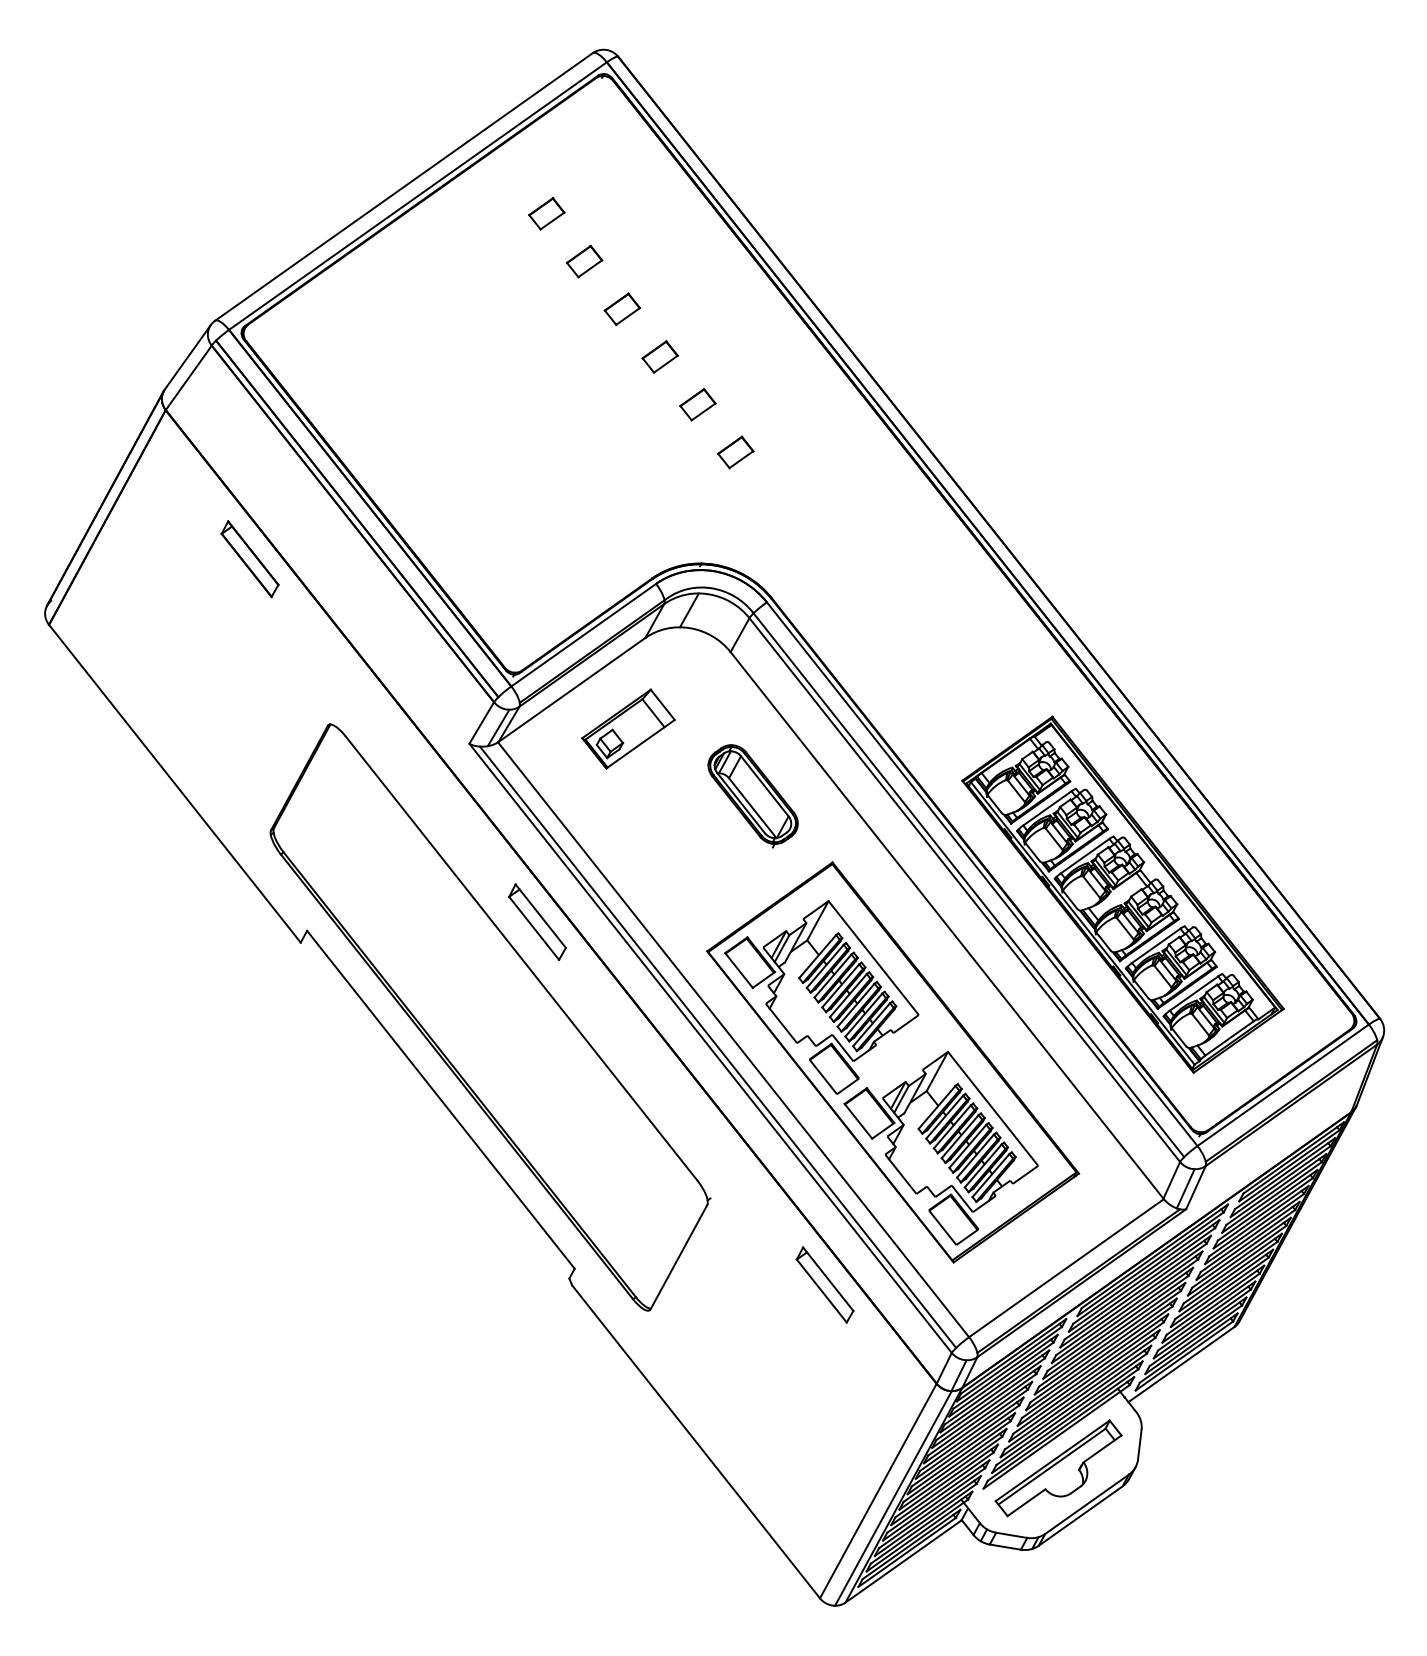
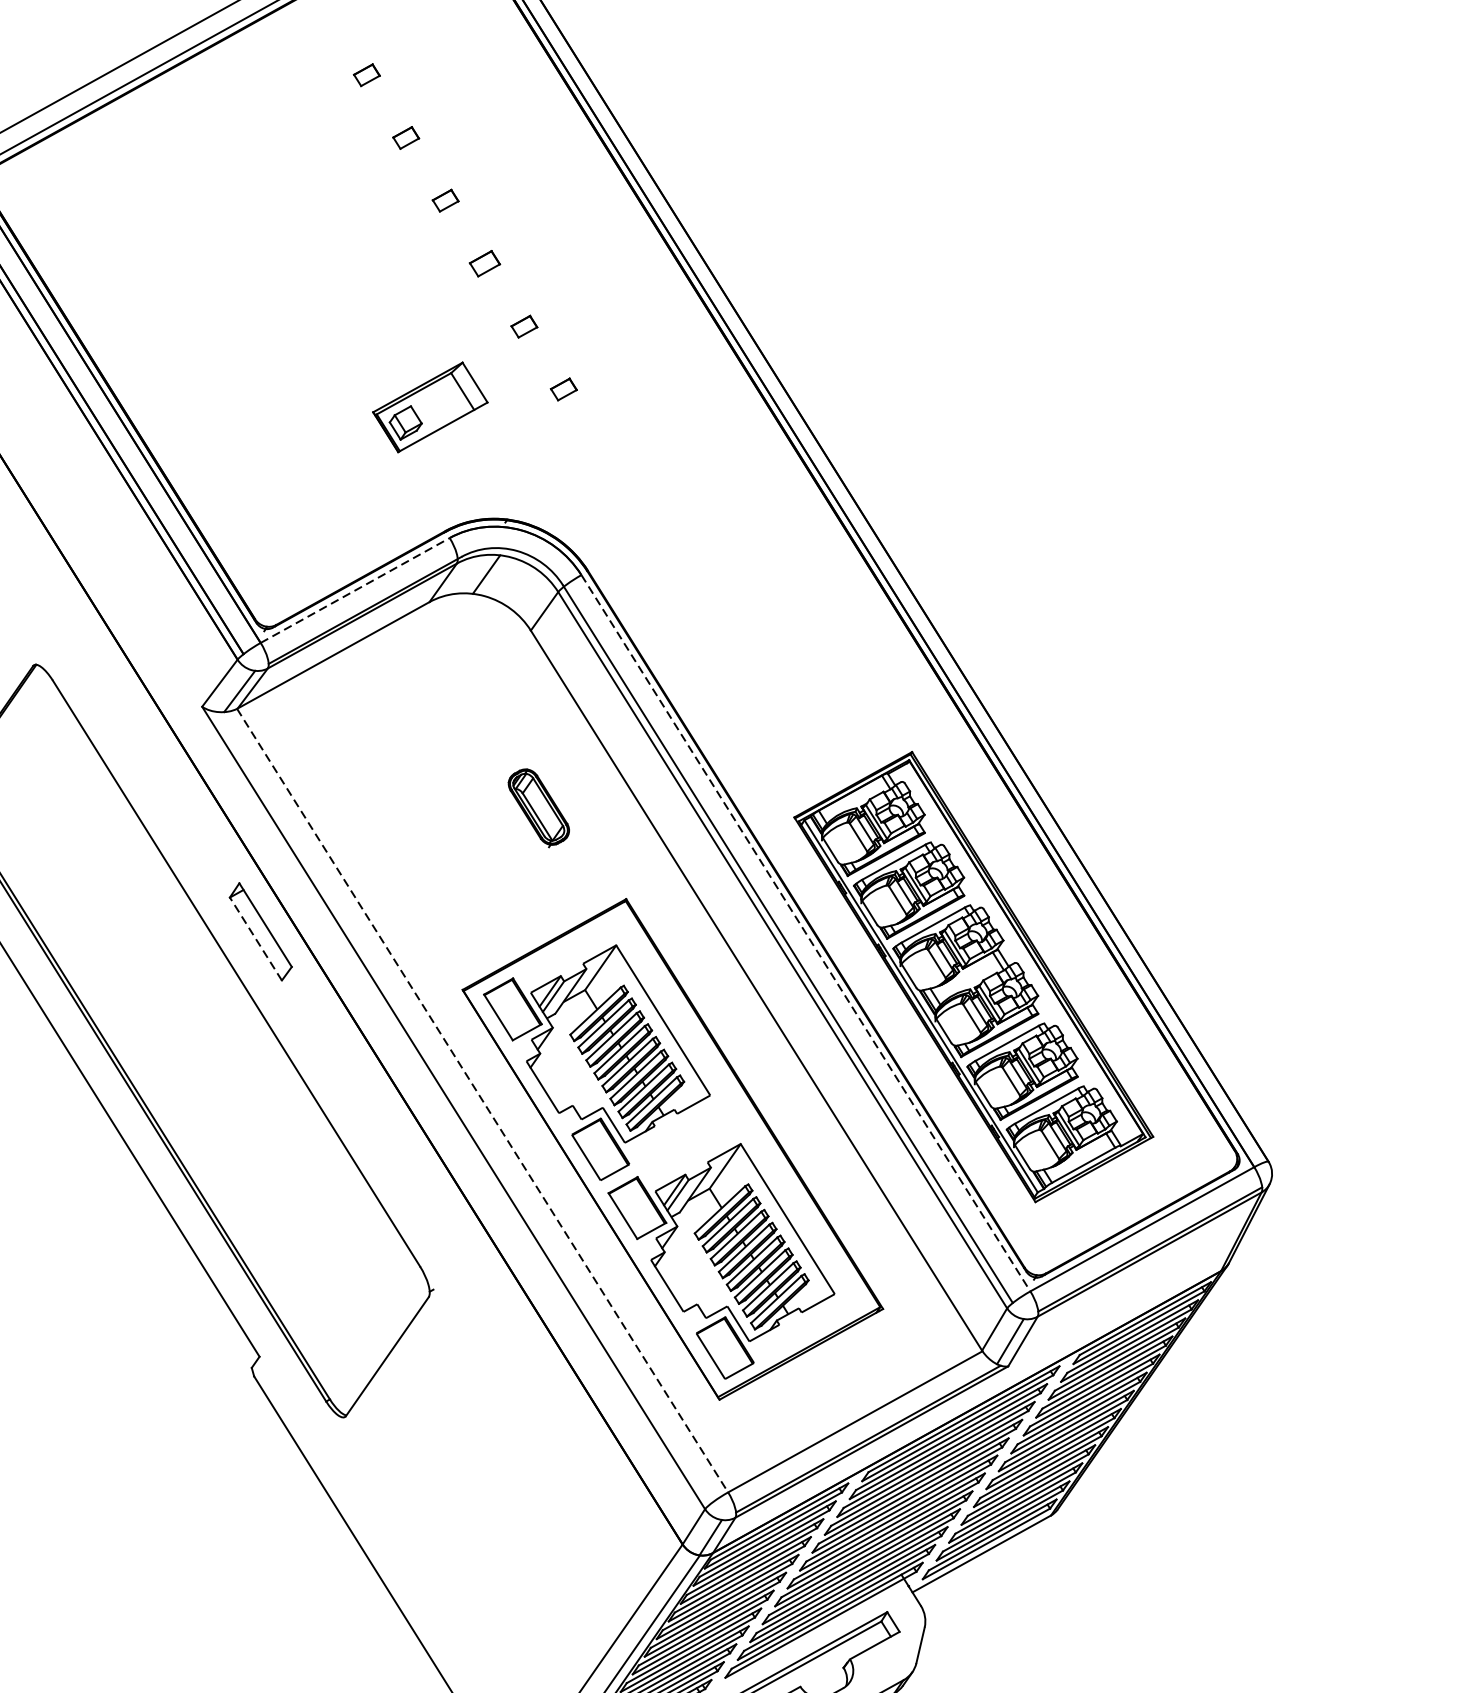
part: (546, 213) -> (366, 74), size x0.6
part: (584, 261) -> (406, 137), size x0.6
part: (622, 308) -> (445, 199), size x0.6
part: (659, 356) -> (484, 263), size x0.7
part: (697, 404) -> (523, 326), size x0.6
part: (735, 452) -> (563, 389), size x0.6
line: (583, 635) -> (354, 590), solid -> dashed
part: (628, 728) -> (430, 406), moved
part: (752, 796) -> (538, 808), size x0.6
line: (982, 874) -> (806, 933), solid -> dashed
line: (533, 928) -> (255, 939), solid -> dashed
line: (733, 1040) -> (482, 1101), solid -> dashed
line: (717, 1046) -> (462, 1106), removed
part: (824, 1284) -> (560, 1409), removed

